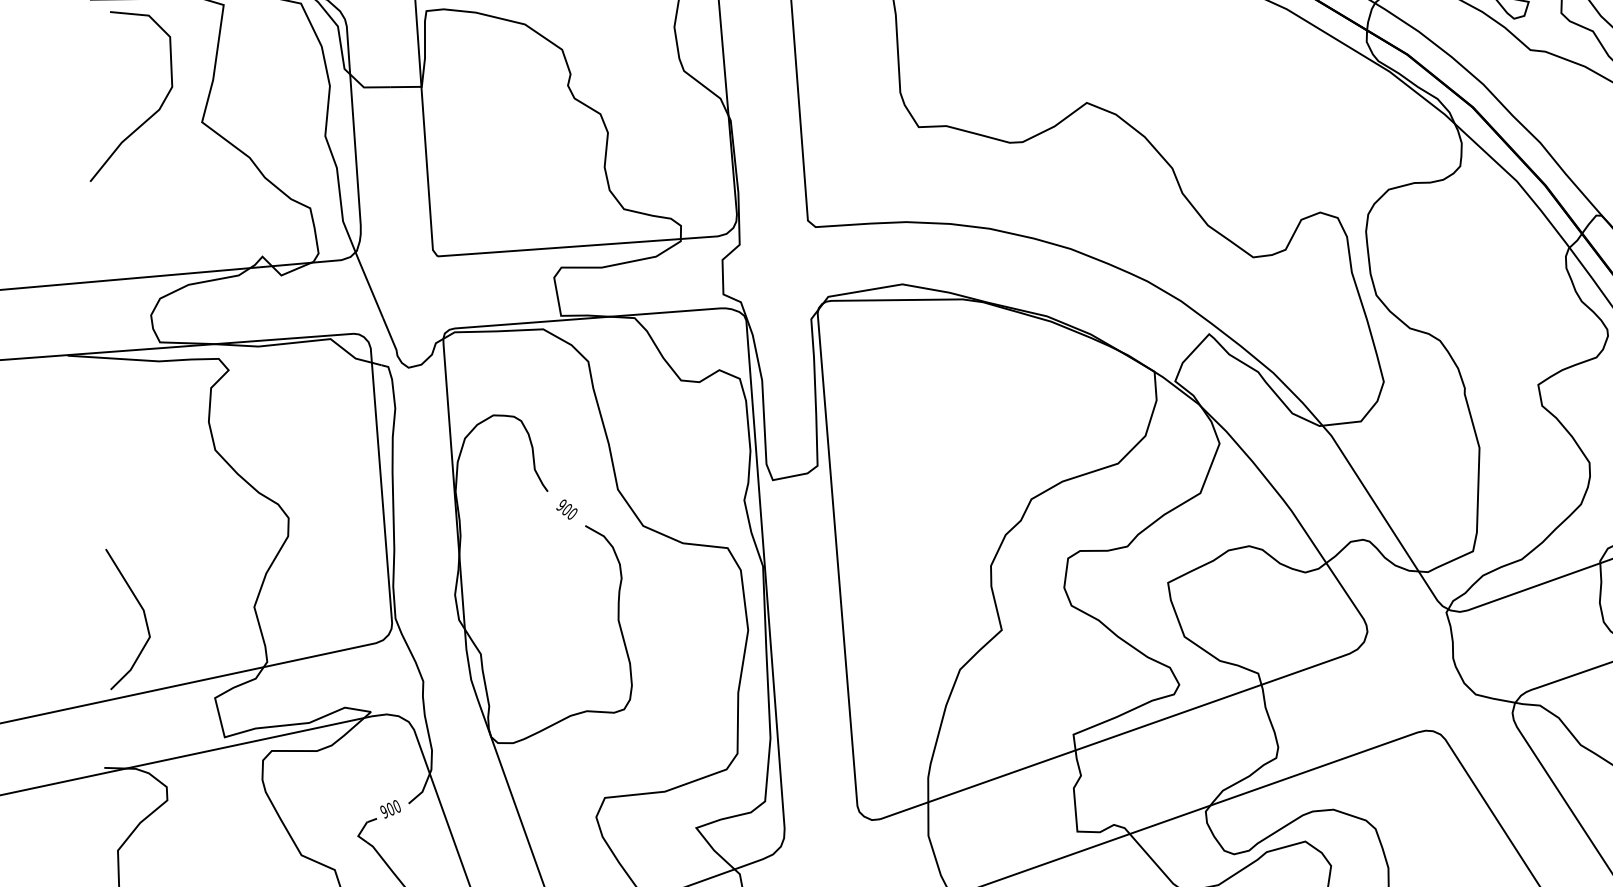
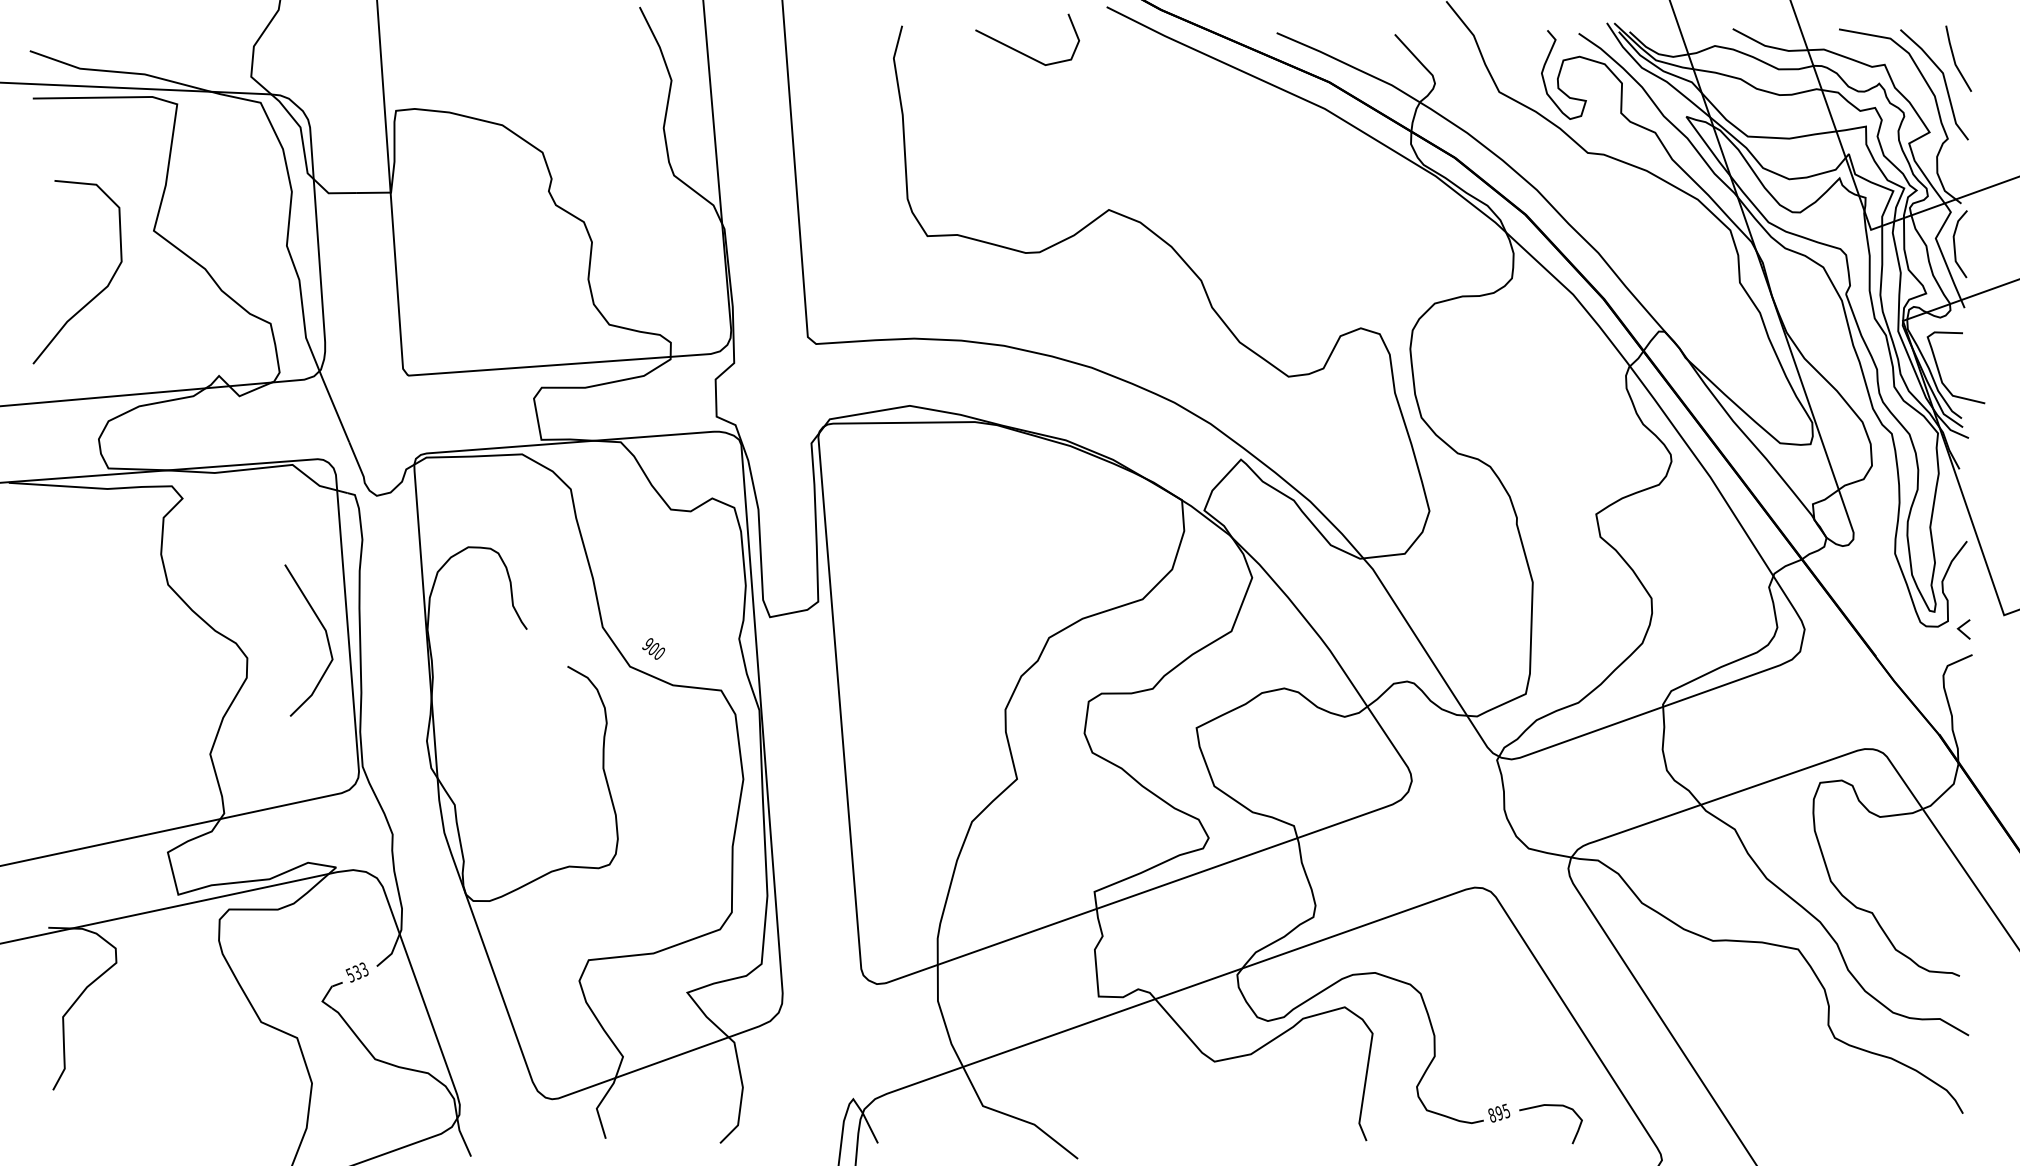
curve: (148, 117) -> (96, 294), moved
text: (566, 509) -> (653, 648), moved
line: (143, 613) -> (325, 634), moved
text: (389, 809) -> (356, 972), 900 -> 533

